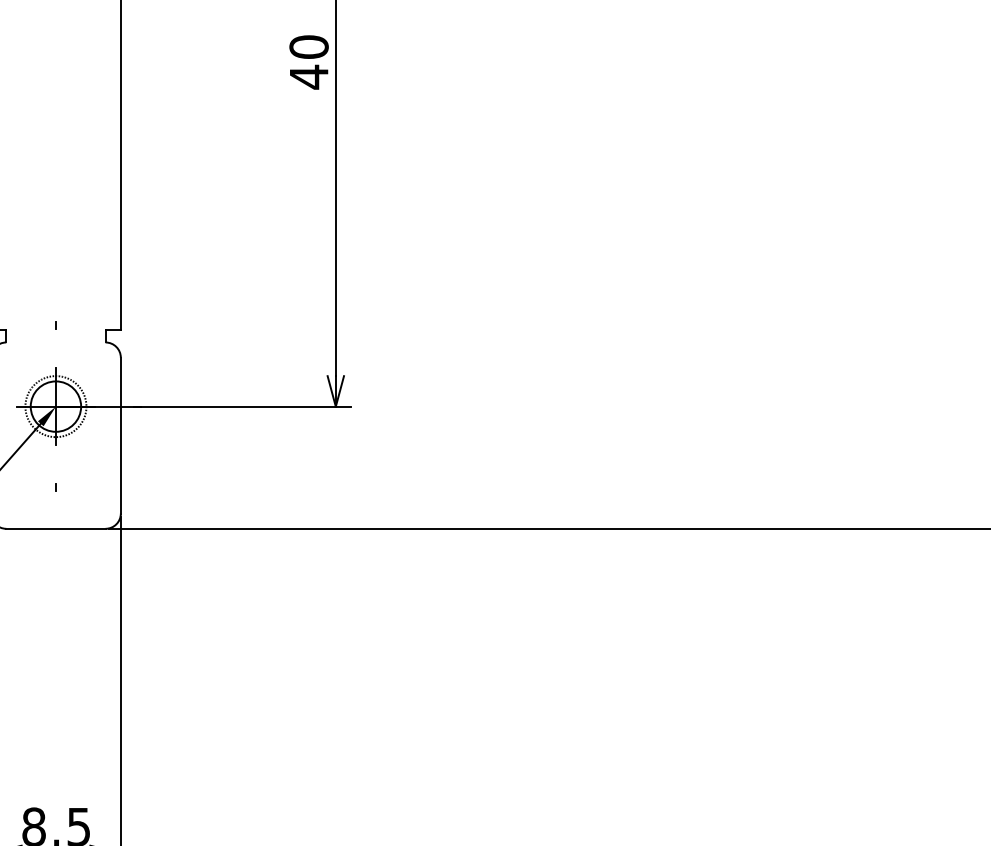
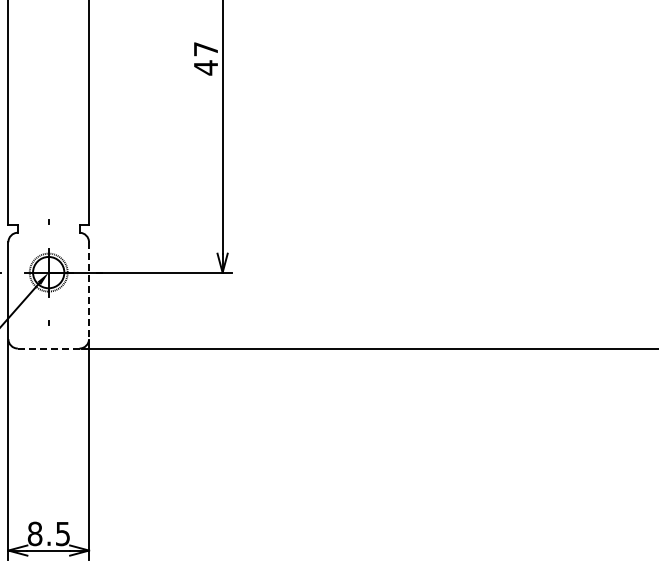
text: (308, 45) -> (205, 48), 40 -> 47
line: (121, 437) -> (89, 291), solid -> dashed
line: (55, 528) -> (48, 348), solid -> dashed

